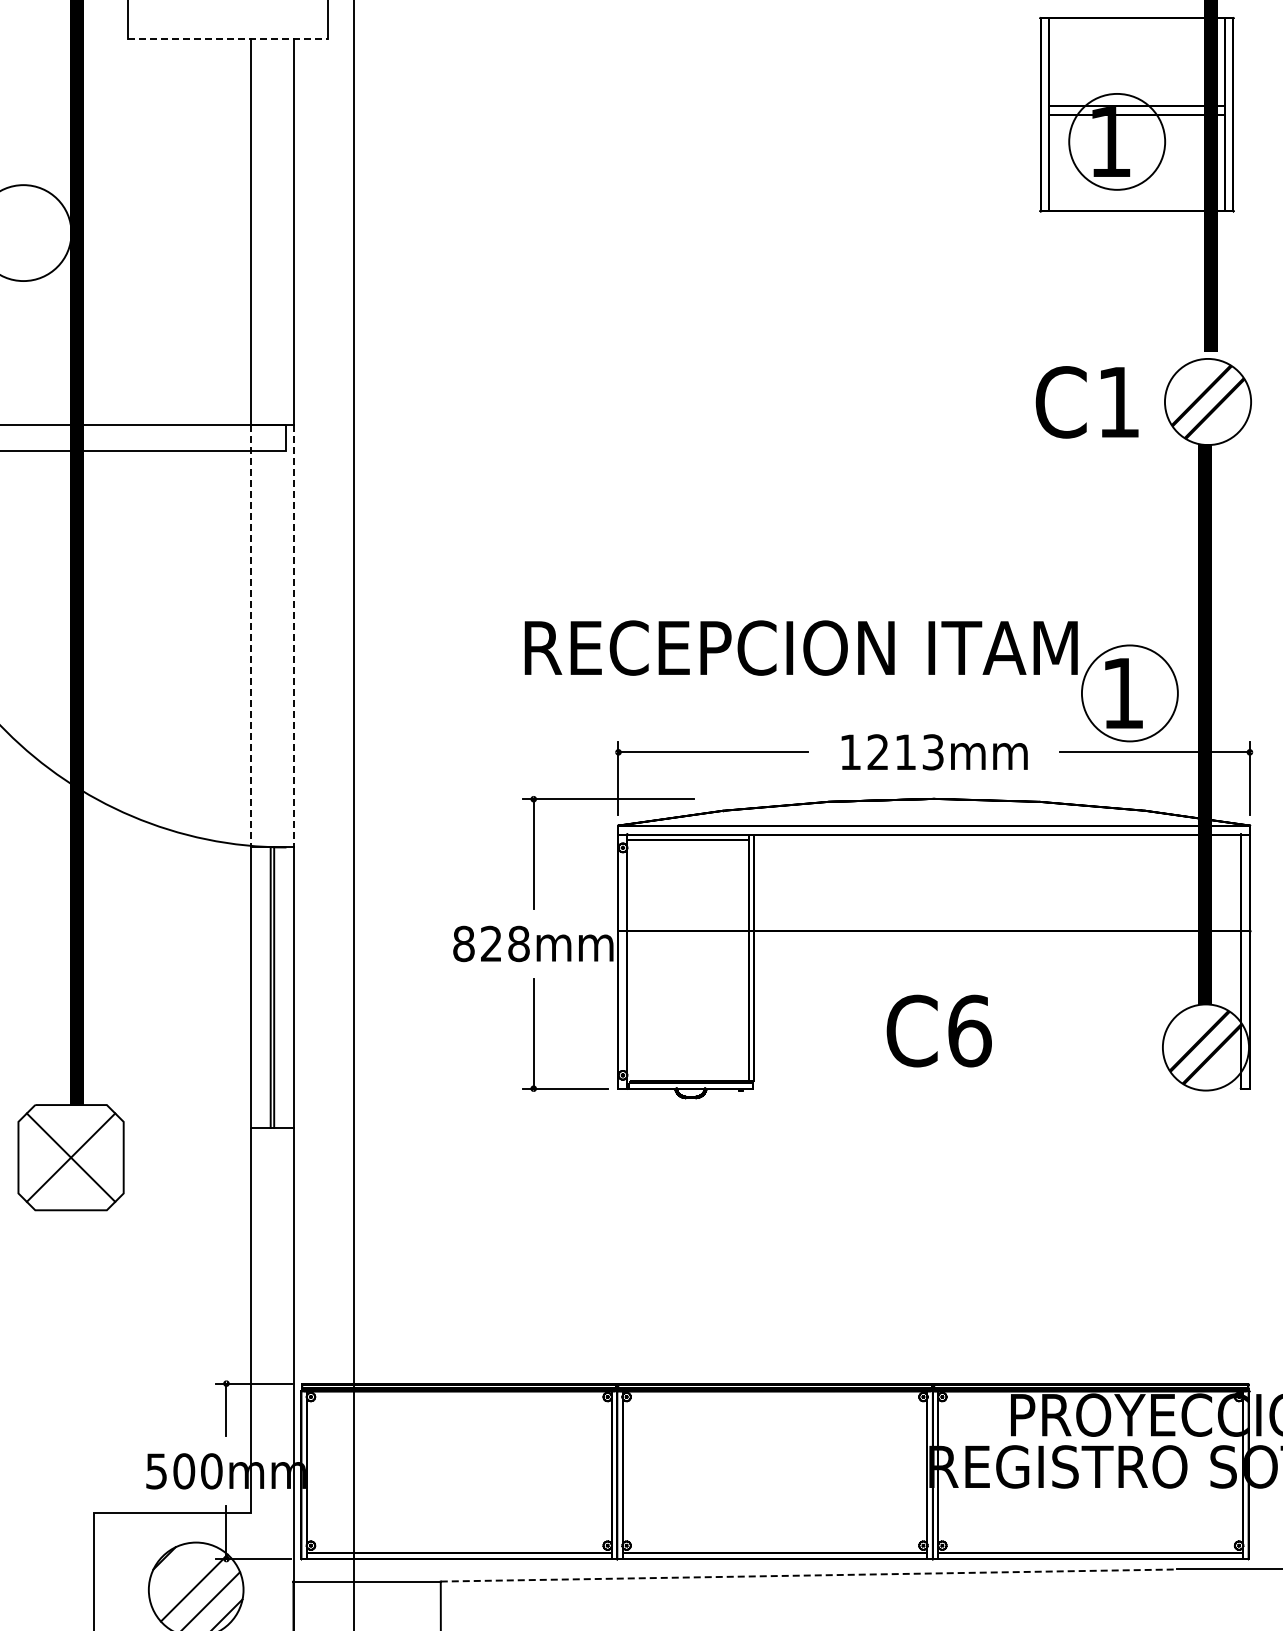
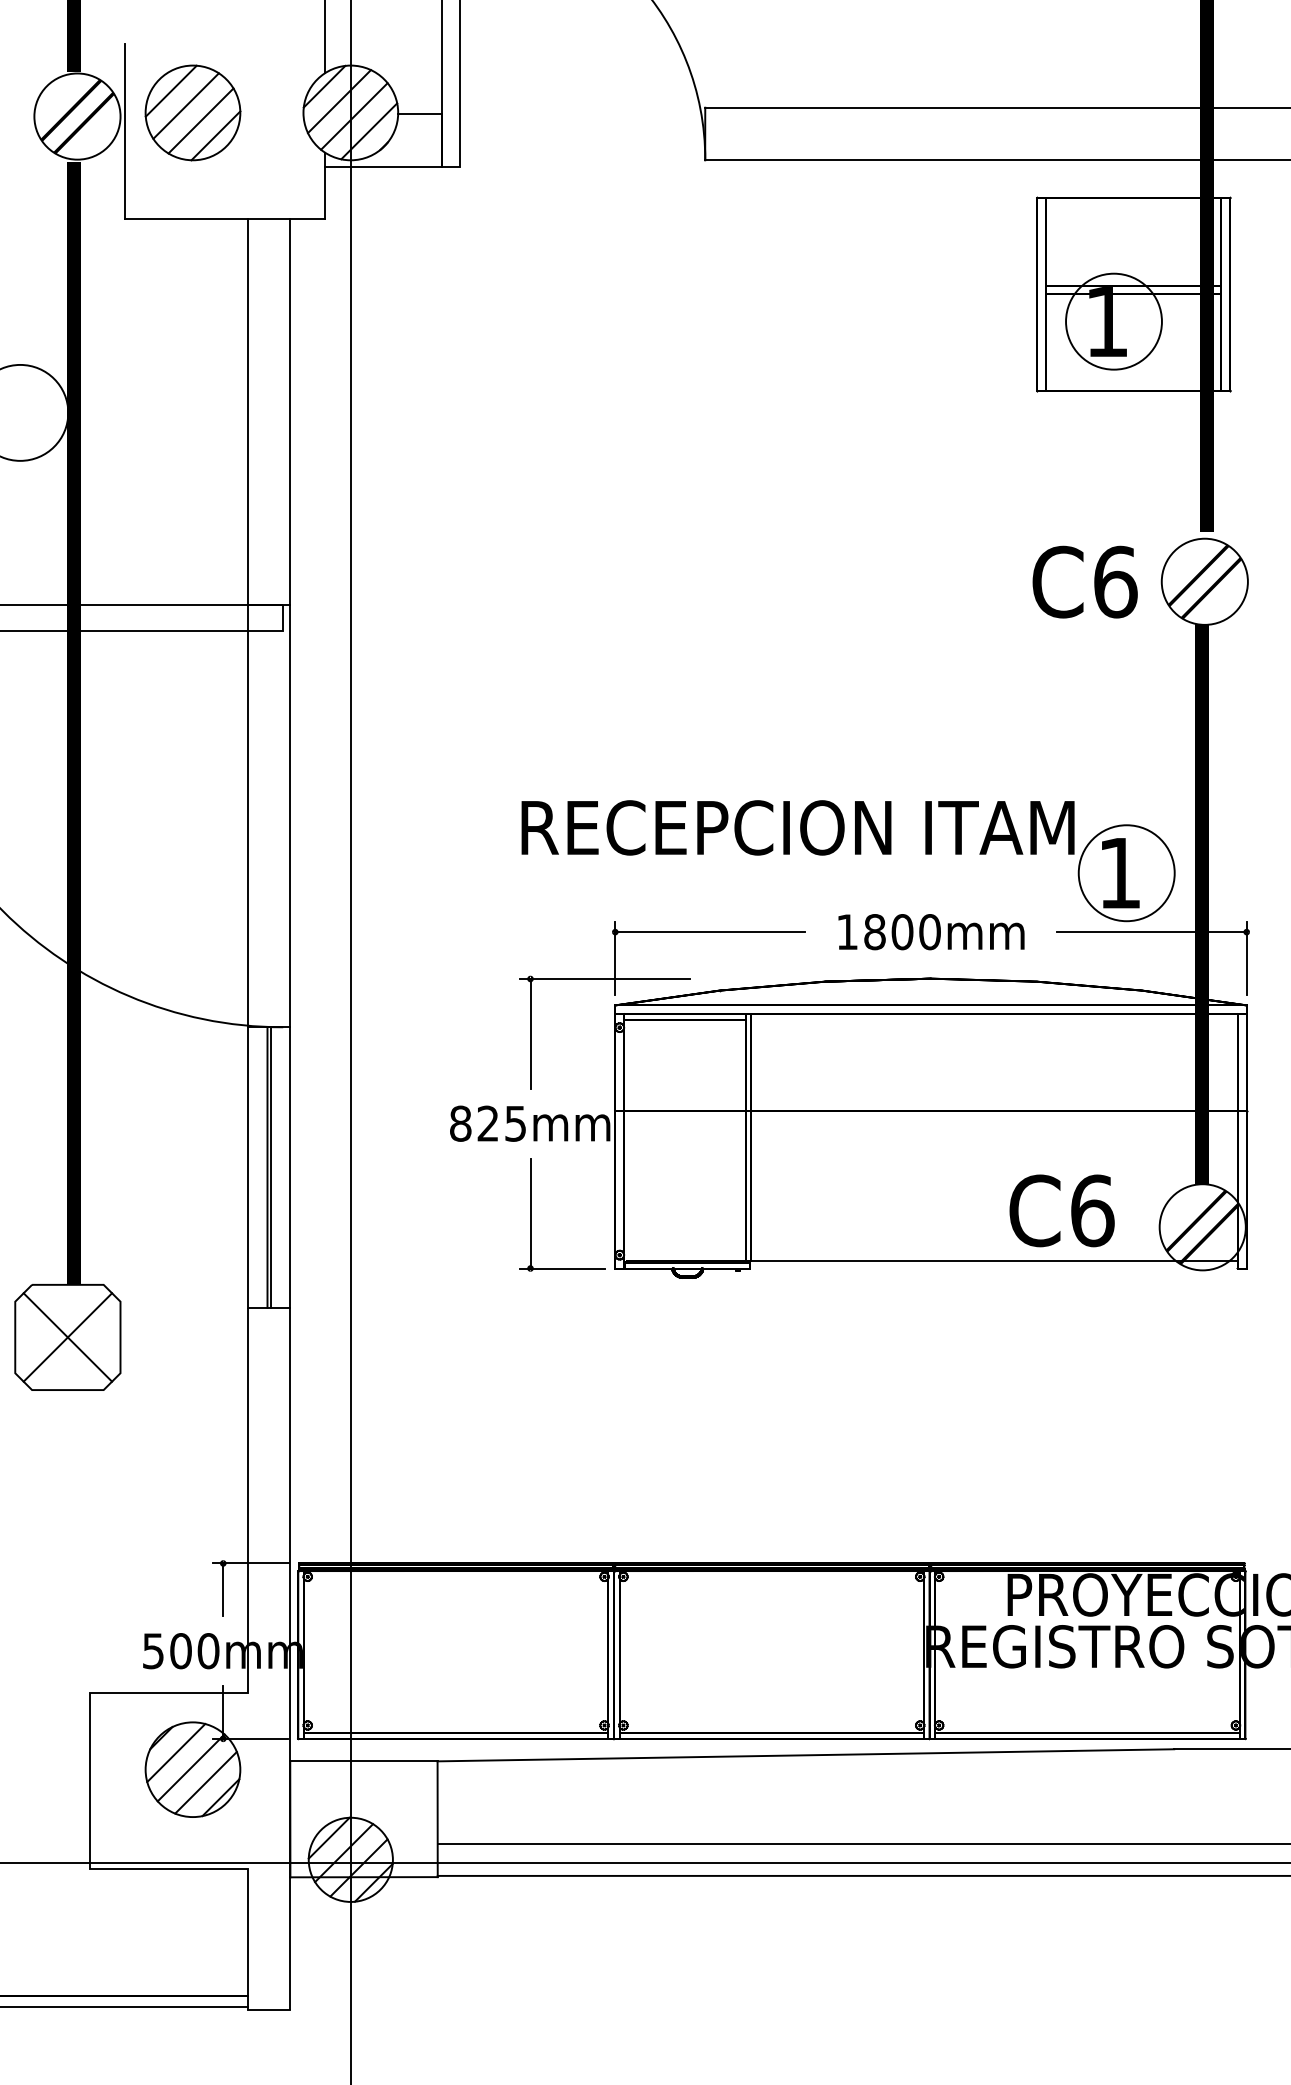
line: (227, 39) -> (224, 219), dashed -> solid
text: (1118, 401) -> (1115, 581), C1 -> C6
line: (251, 636) -> (248, 816), dashed -> solid
line: (293, 636) -> (290, 816), dashed -> solid
text: (905, 752) -> (902, 932), 1213mm -> 1800mm
text: (518, 943) -> (515, 1123), 828mm -> 825mm
text: (938, 1030) -> (1061, 1210), moved
line: (996, 1080) -> (993, 1260), added
line: (179, 1573) -> (176, 1753), added
line: (809, 1575) -> (806, 1755), dashed -> solid

